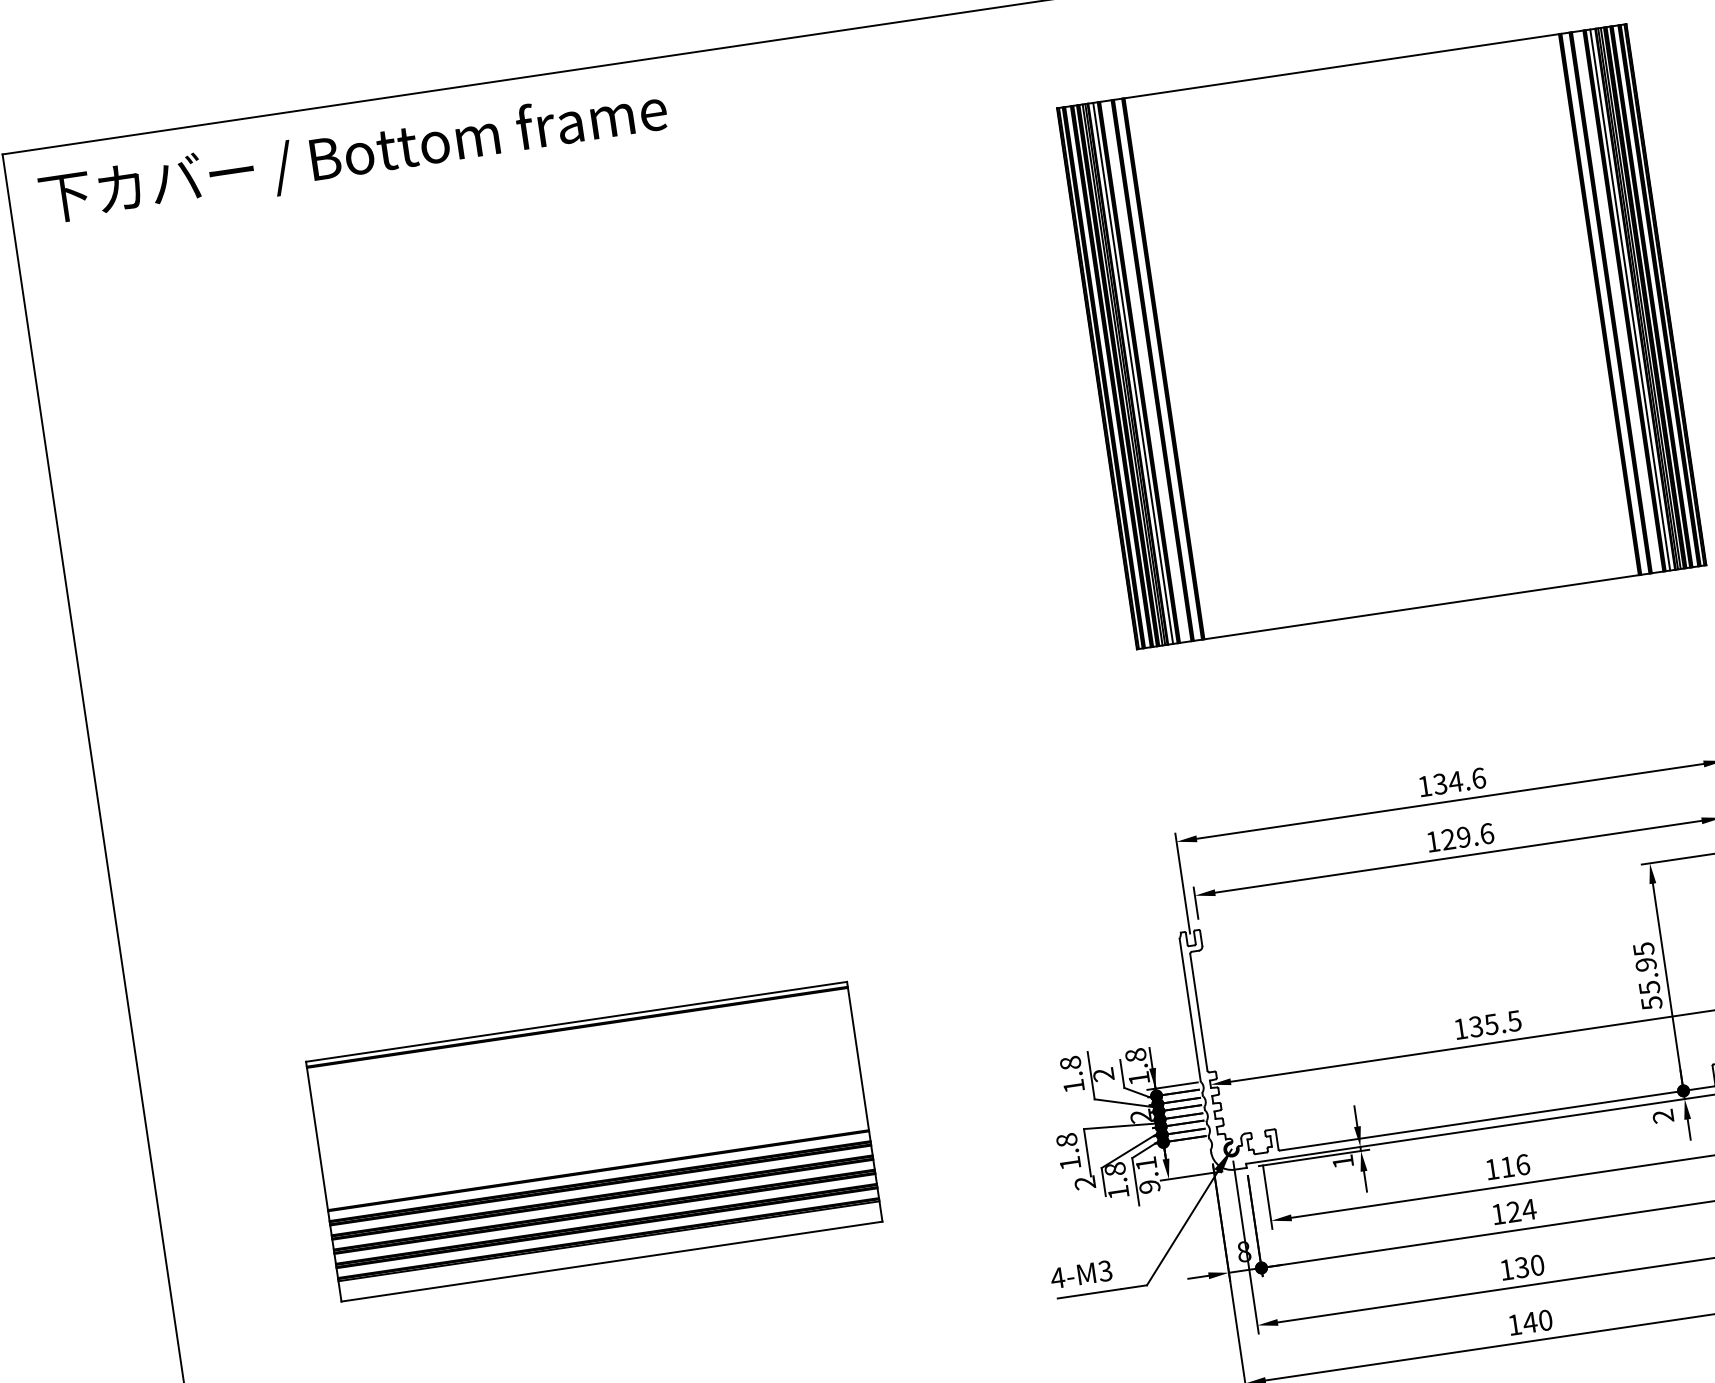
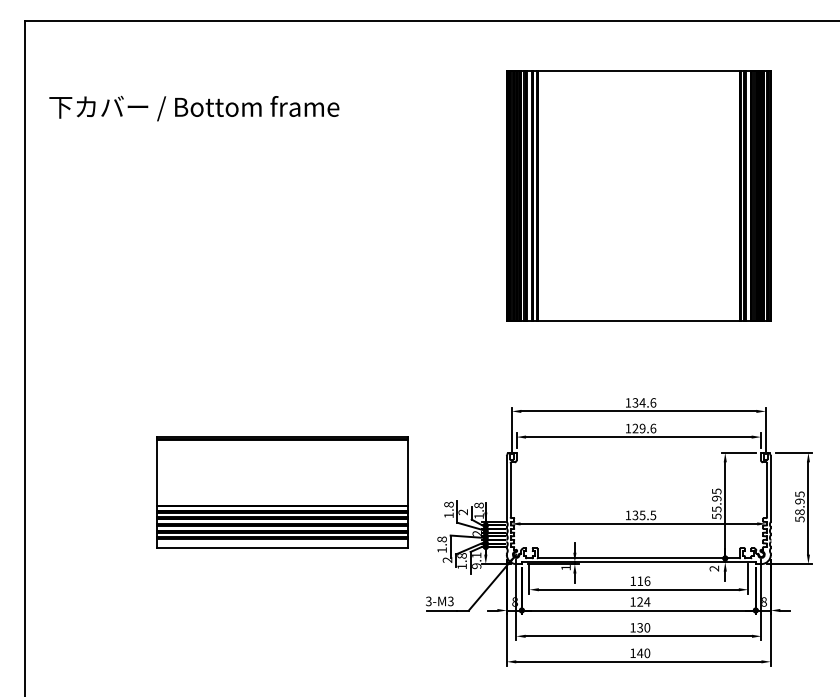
text: (353, 156) -> (194, 108), moved
part: (594, 1141) -> (282, 492), moved
text: (1057, 1278) -> (428, 601), 4-M3 -> 3-M3

